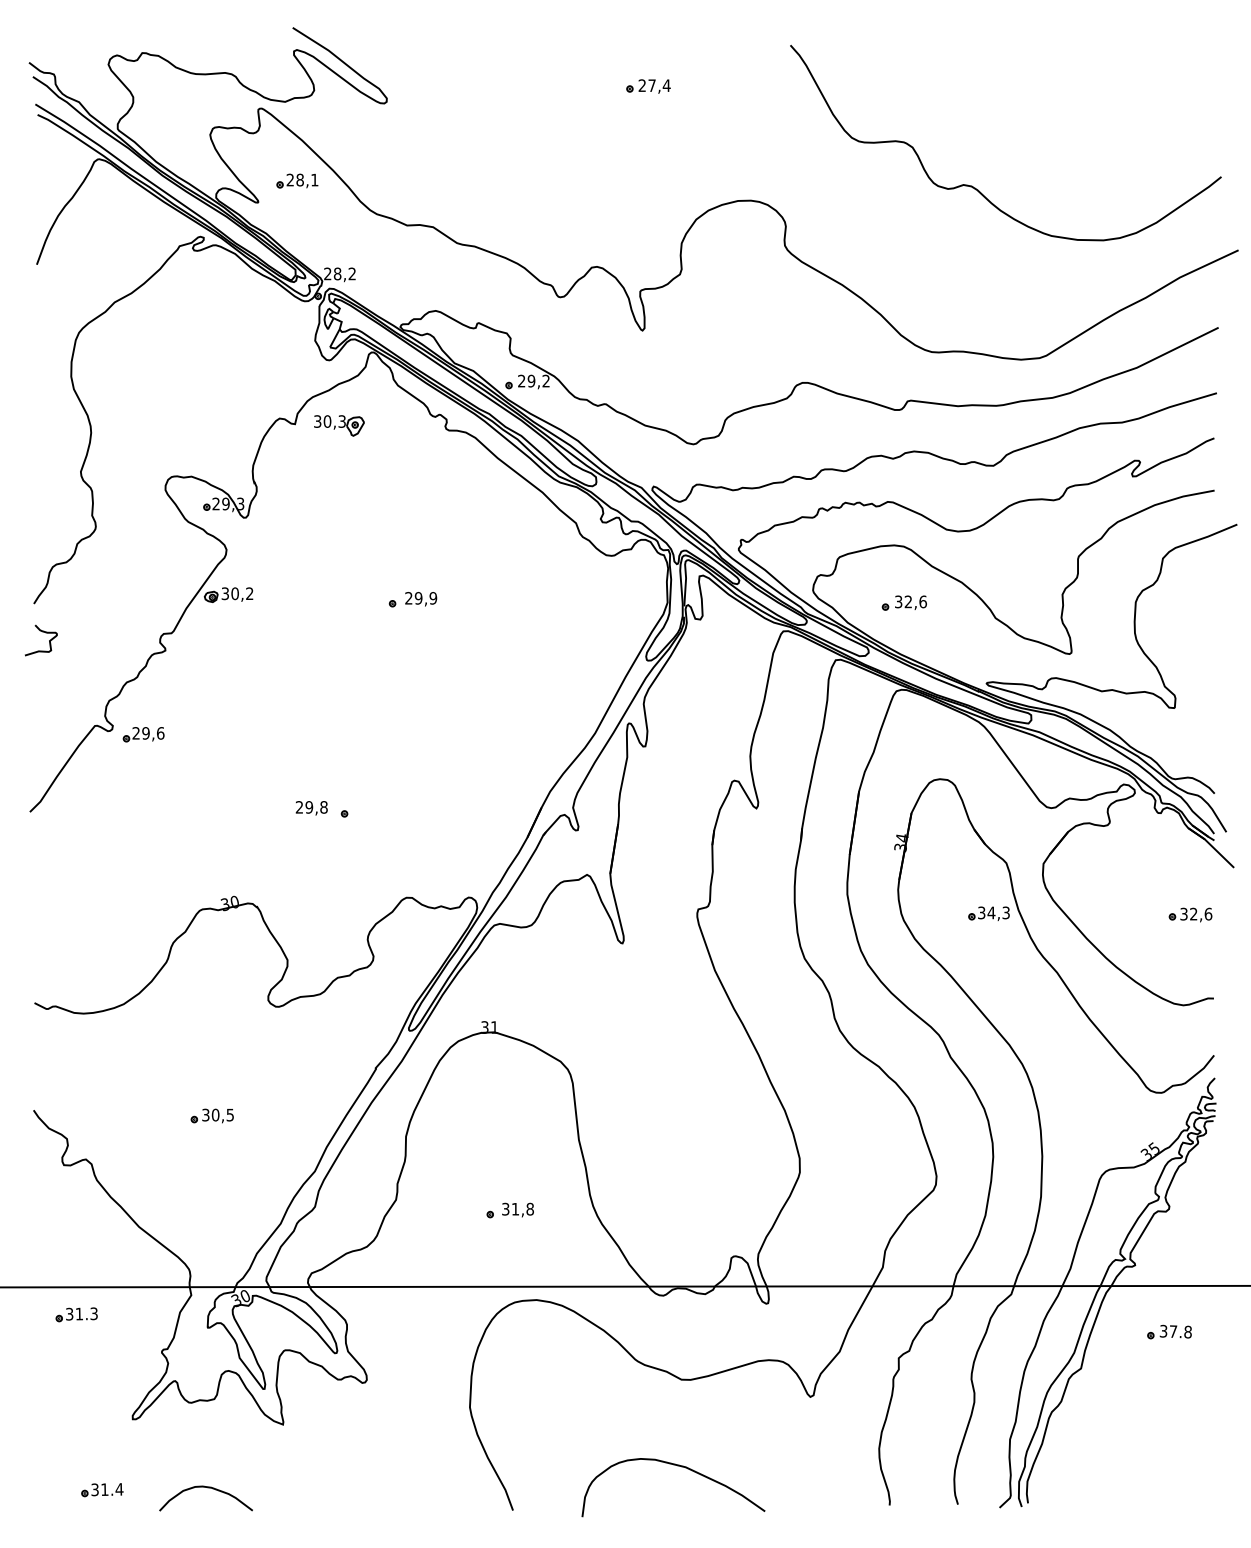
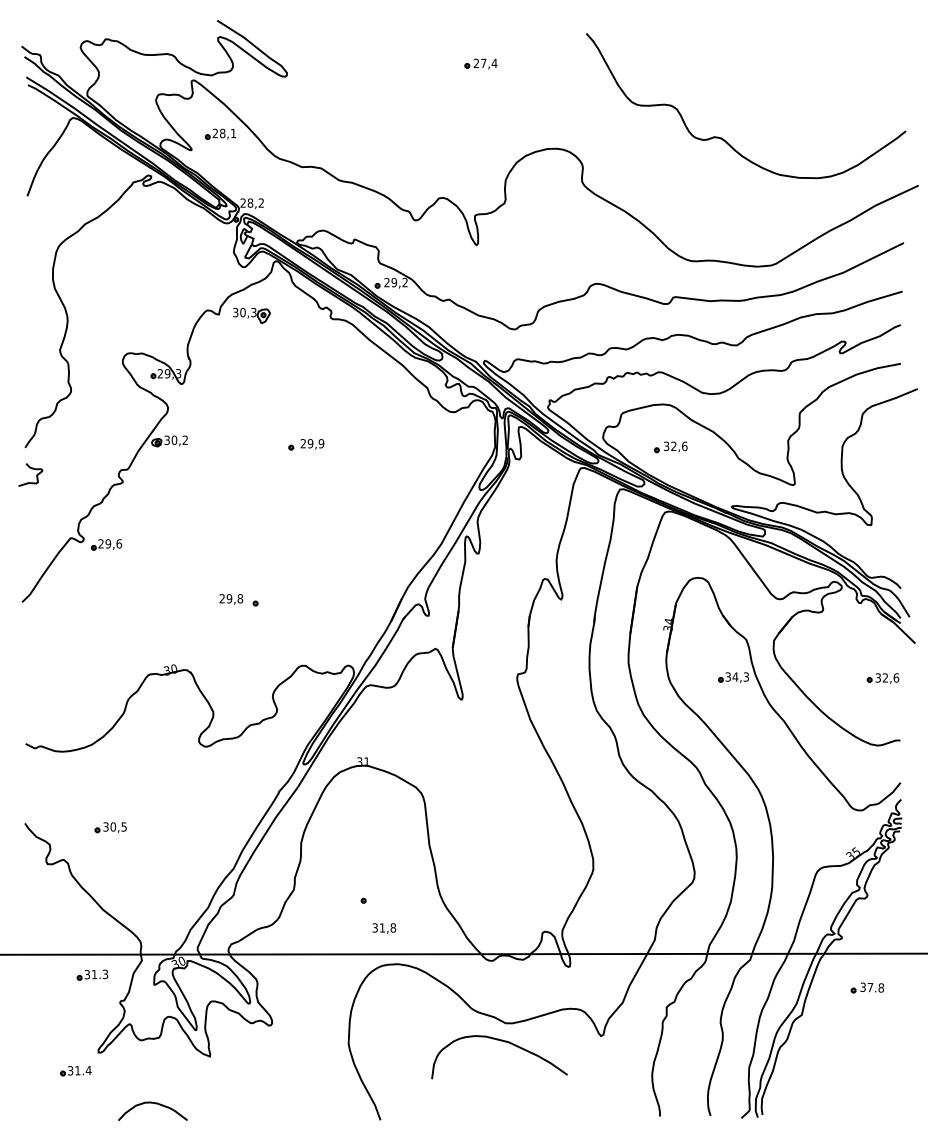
part: (211, 1115) -> (110, 827), moved
text: (517, 1209) -> (383, 928), moved
part: (76, 1314) -> (92, 974), moved
curve: (677, 1466) -> (502, 1041), moved
part: (102, 1490) -> (76, 1071), moved

